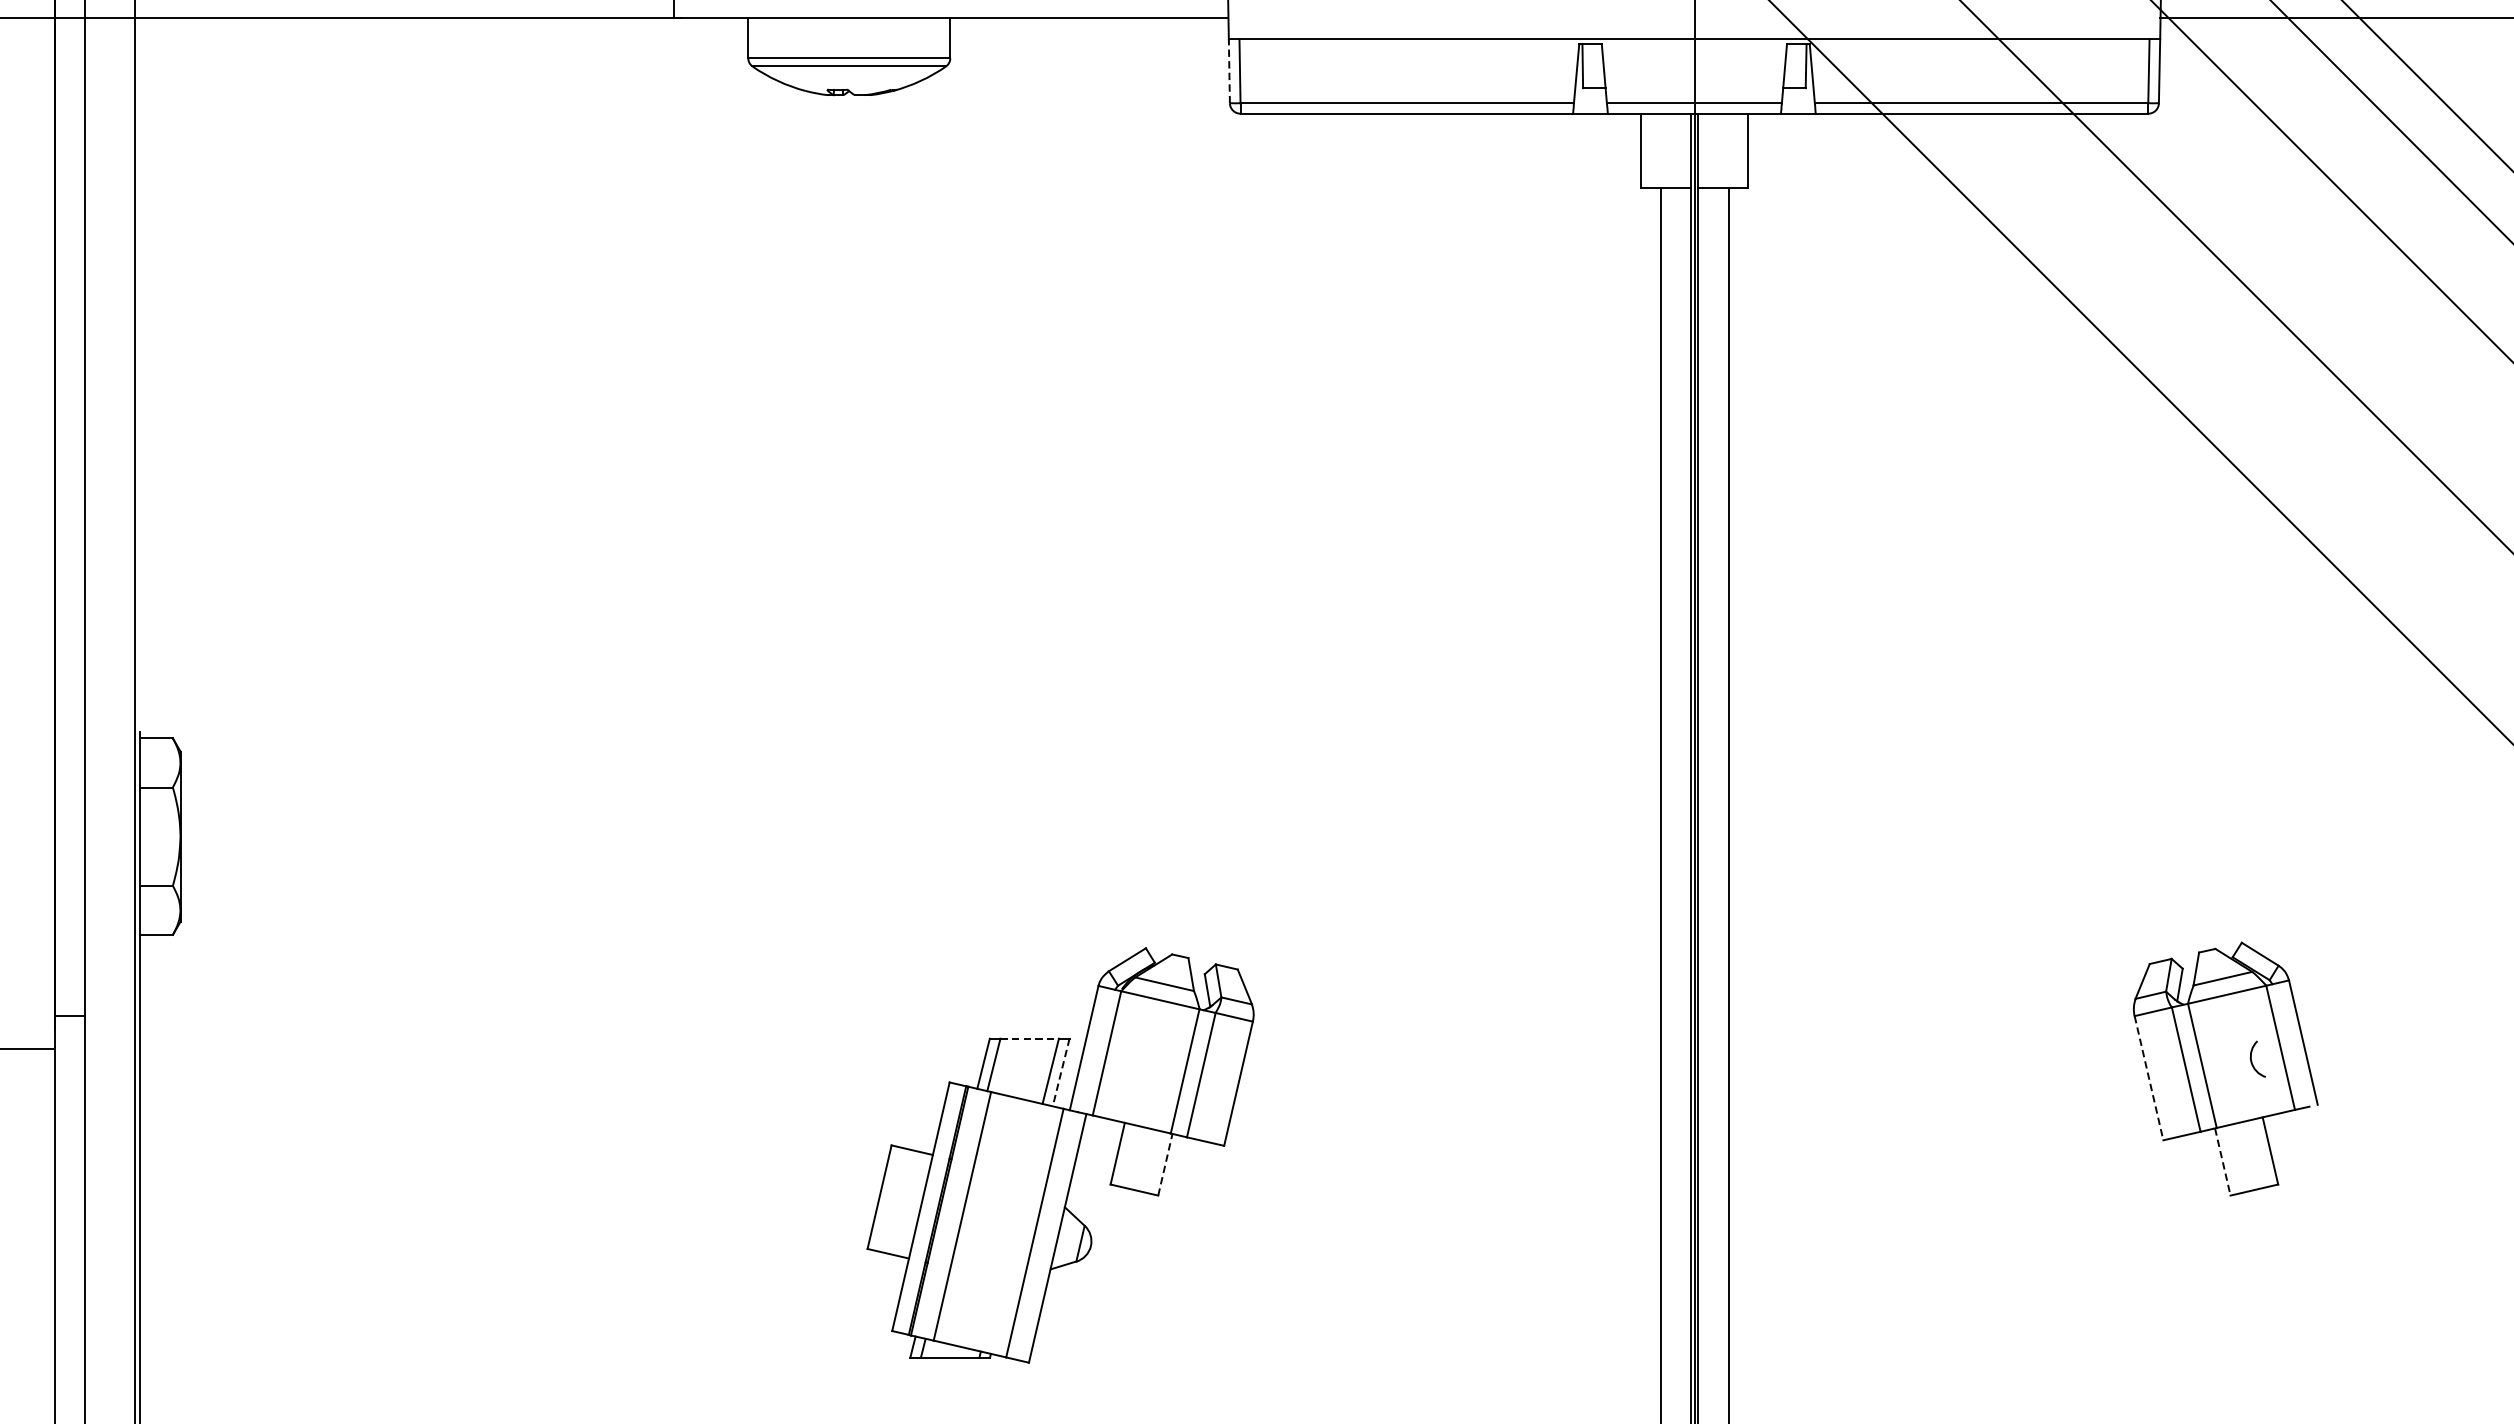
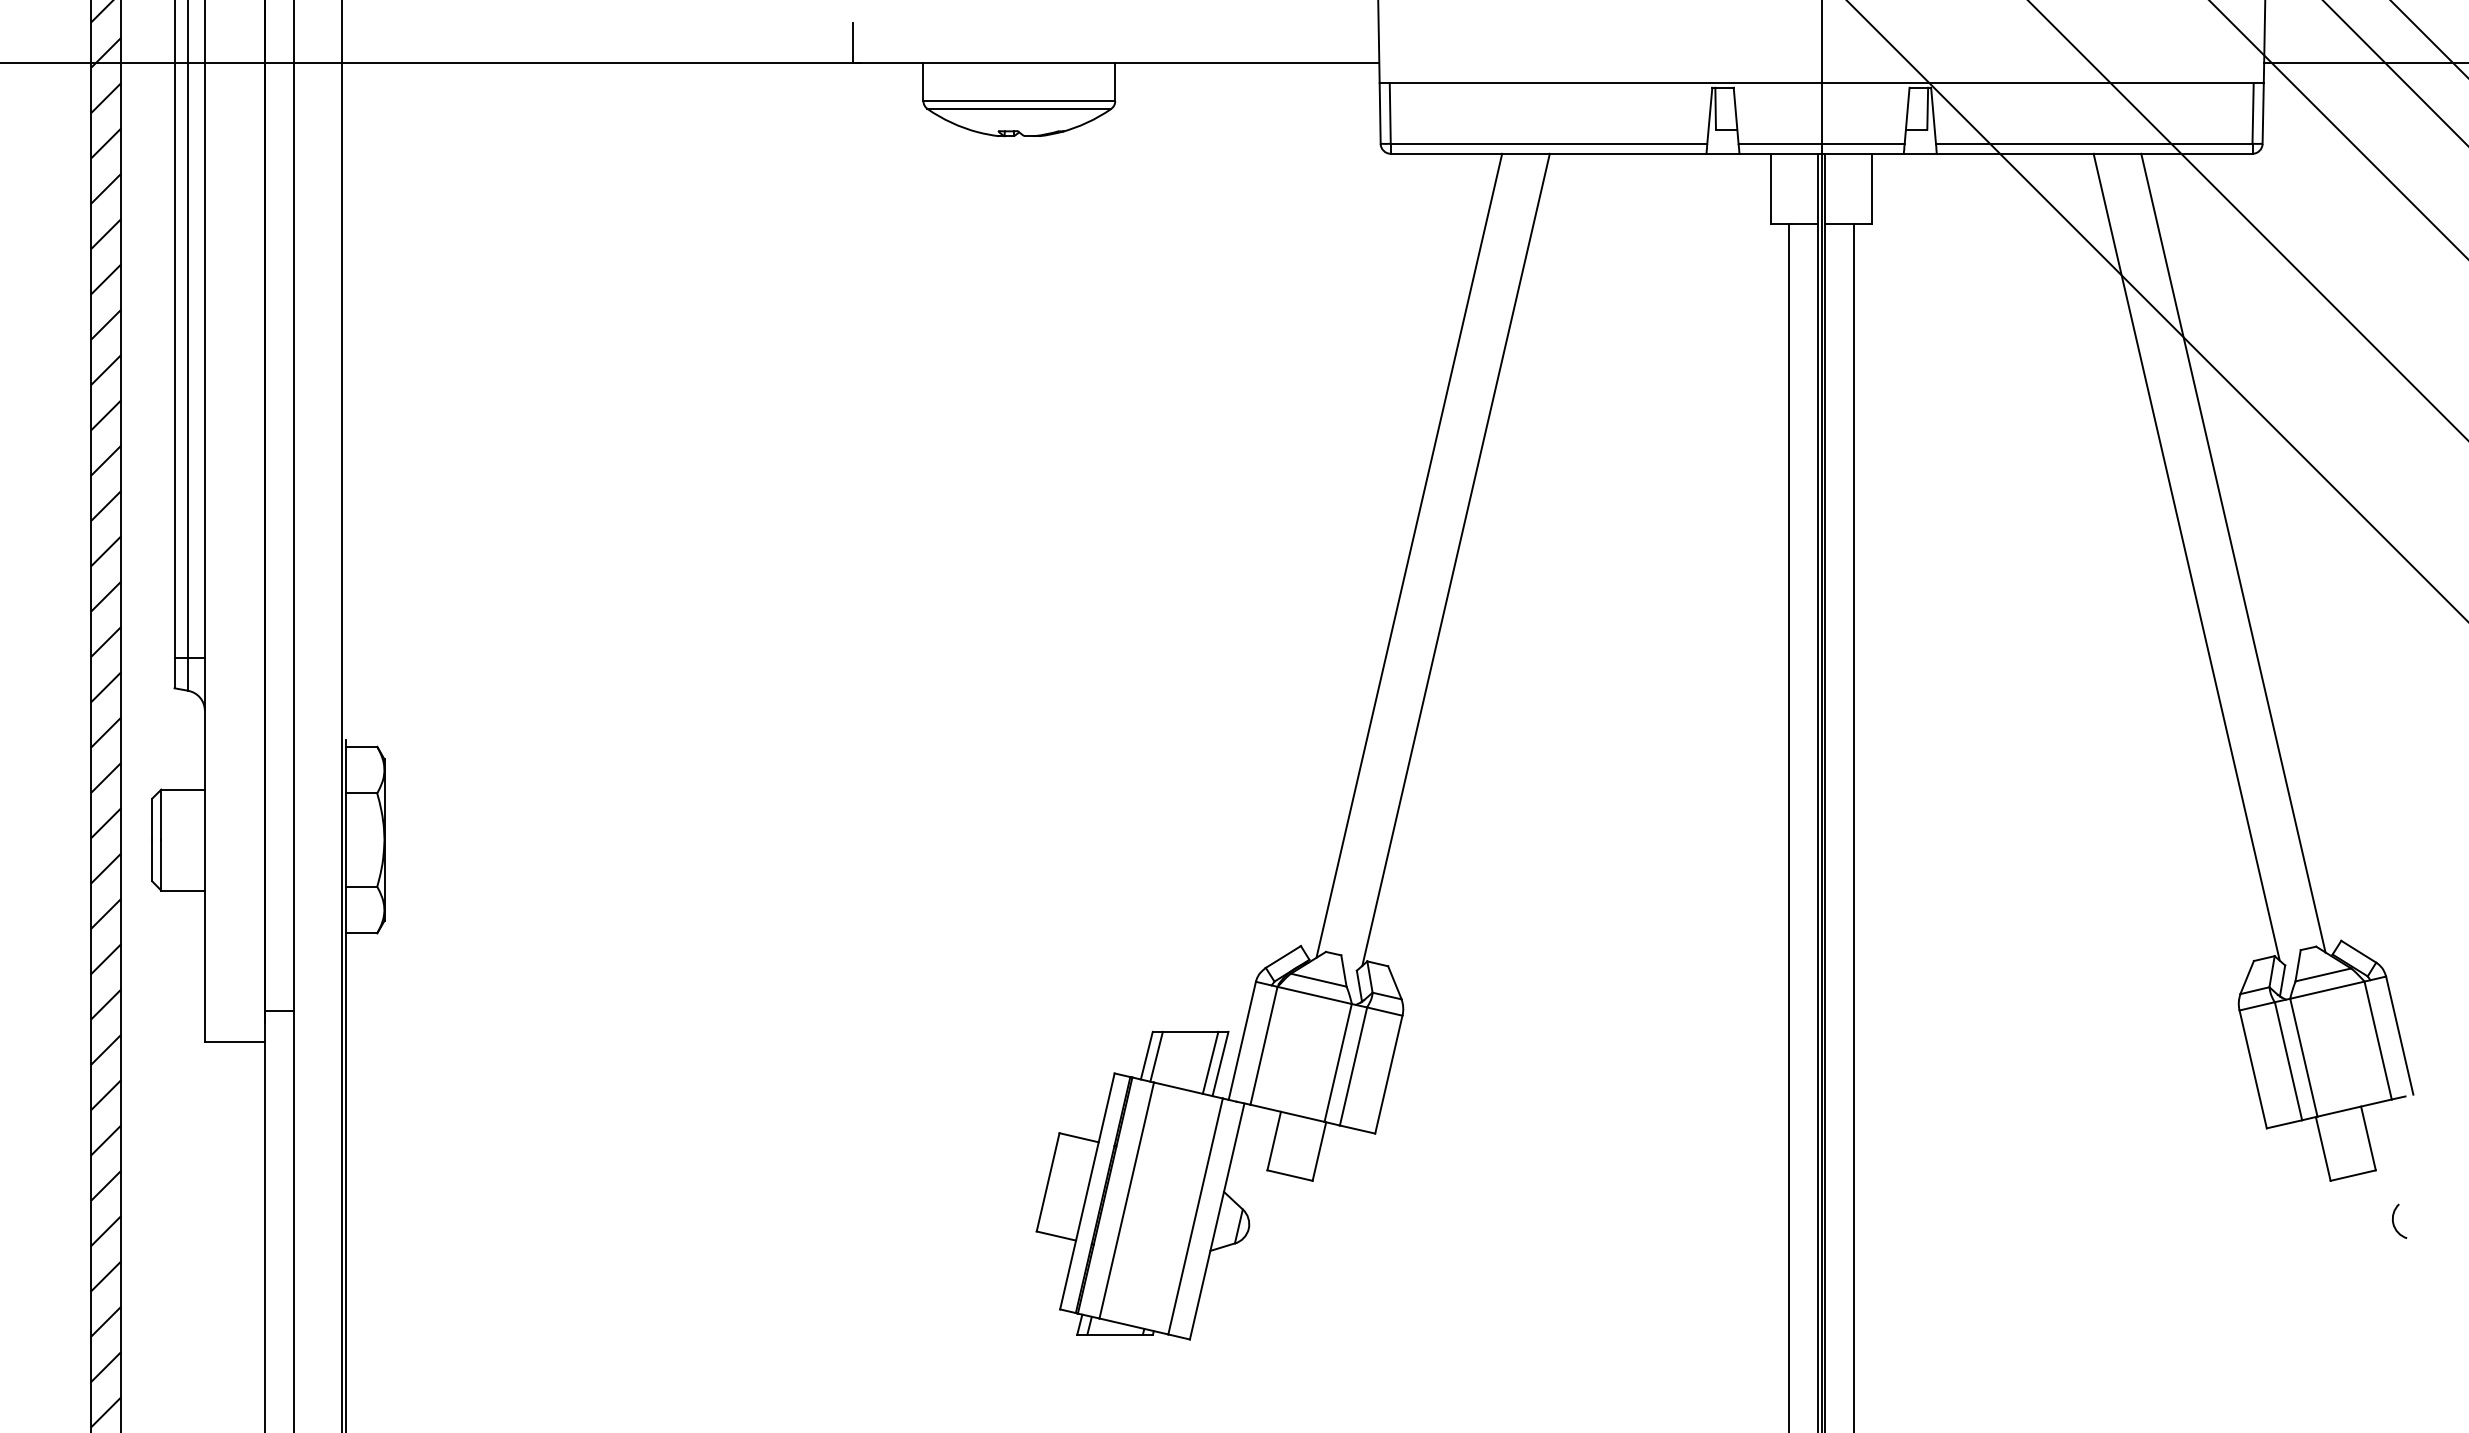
line: (1229, 71) -> (1380, 113), dashed -> solid
line: (2128, 533) -> (2233, 552), added
line: (1260, 536) -> (1409, 555), added
line: (2078, 537) -> (2186, 556), added
line: (1308, 541) -> (1455, 559), added
line: (1029, 1038) -> (1190, 1031), dashed -> solid
arc: (2252, 1061) -> (2394, 1223), moved
line: (1061, 1073) -> (1220, 1064), dashed -> solid
line: (2149, 1078) -> (2253, 1069), dashed -> solid
line: (2223, 1161) -> (2323, 1148), dashed -> solid
line: (1165, 1164) -> (1319, 1151), dashed -> solid

